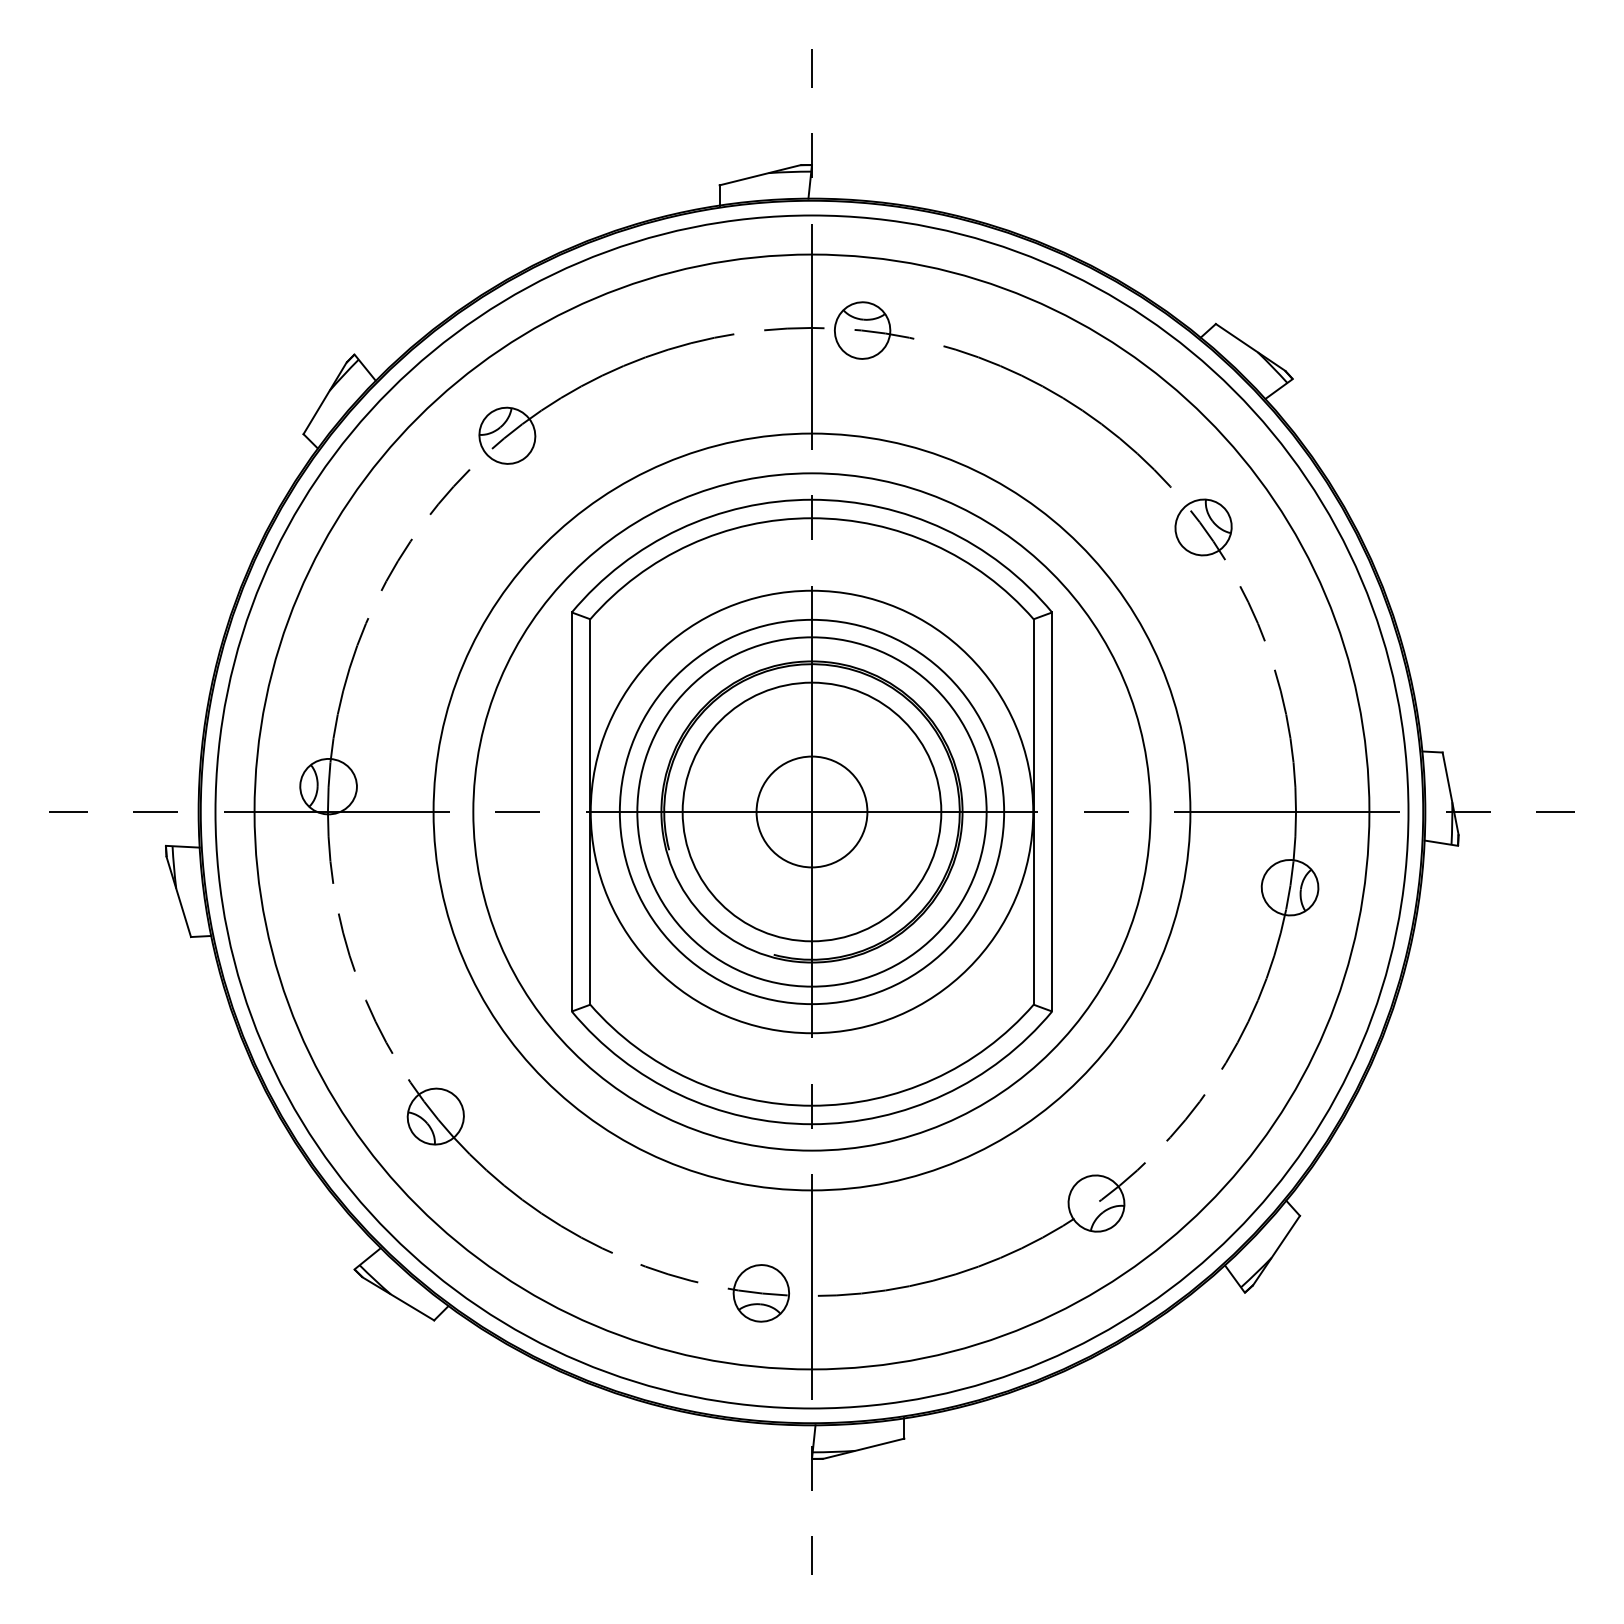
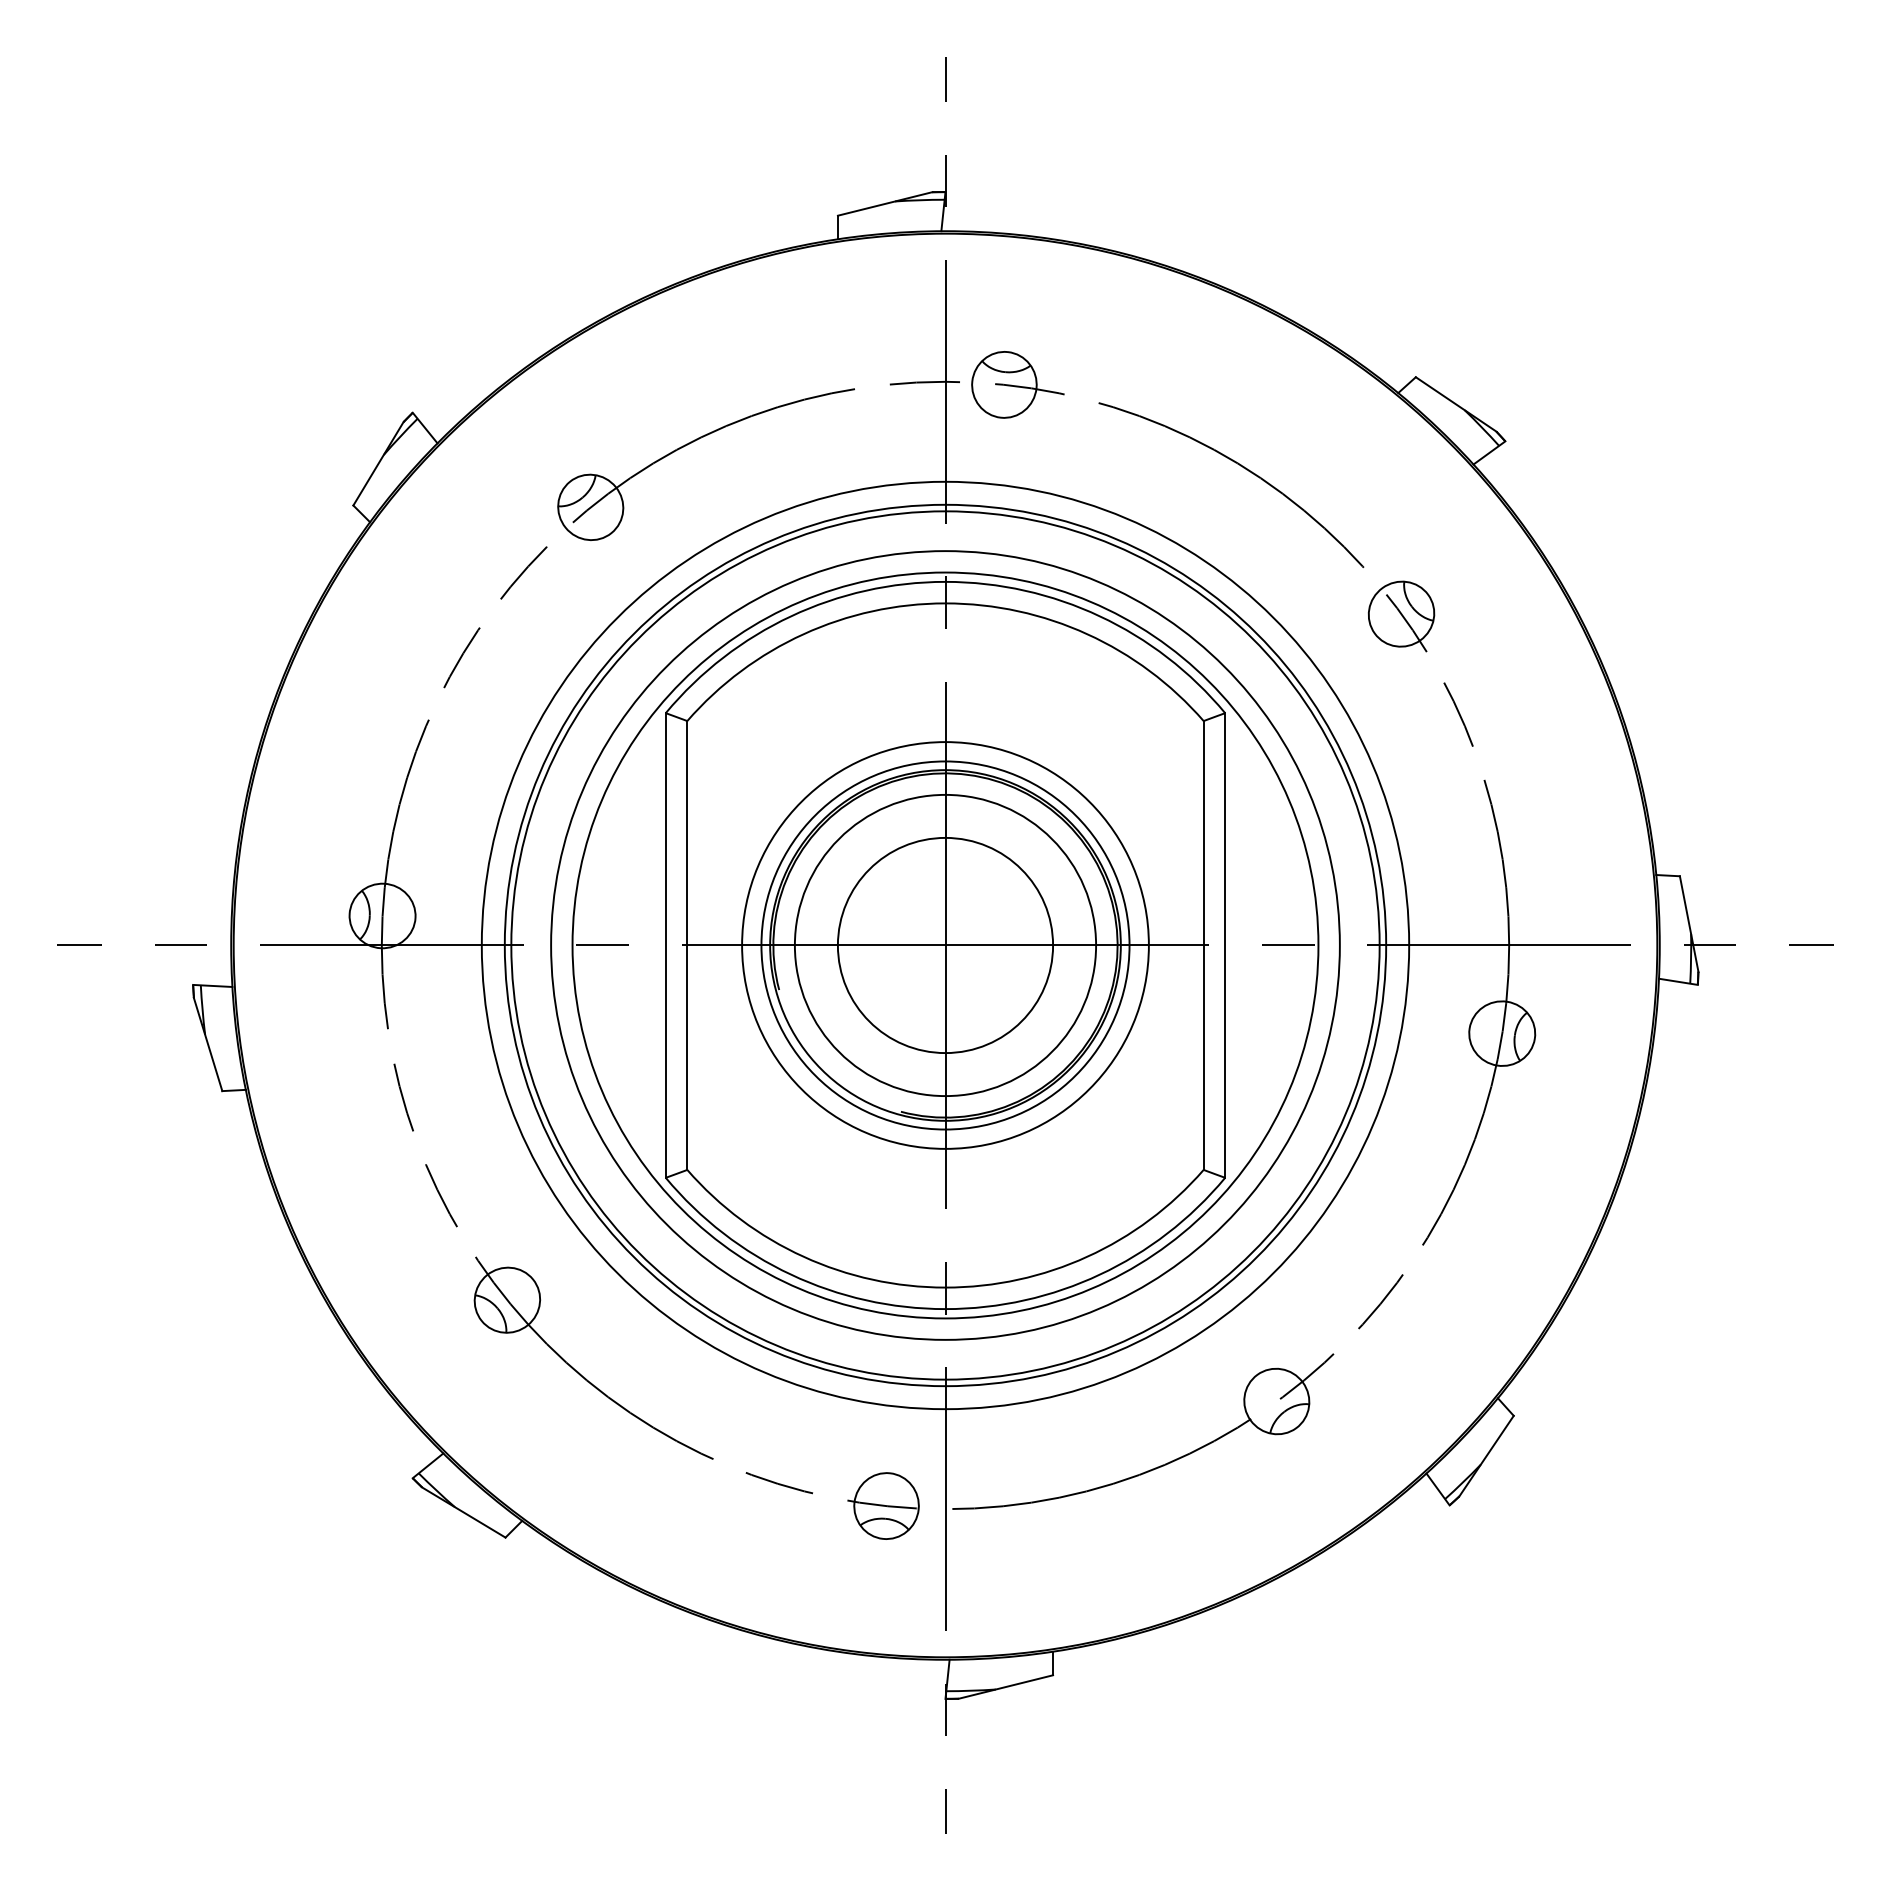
circle: (812, 812) -> (945, 945), size x0.62
circle: (812, 812) -> (945, 945), size x0.71
circle: (812, 812) -> (945, 945), size x0.71
circle: (812, 812) -> (945, 945), size x1.67
circle: (812, 812) -> (945, 945), size x1.67

